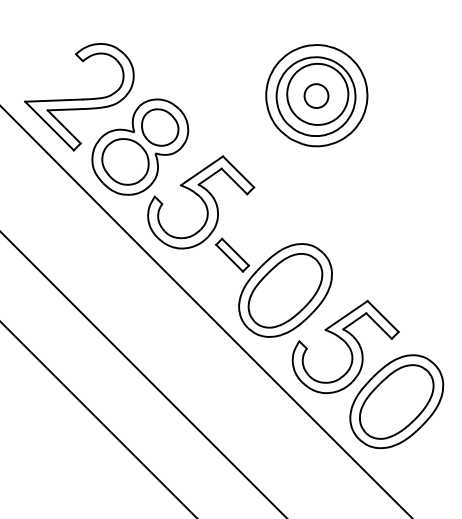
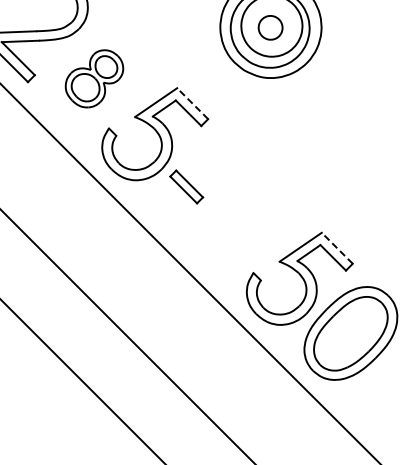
part: (140, 146) -> (94, 78), size x0.6
line: (238, 171) -> (192, 103), solid -> dashed
part: (285, 290) -> (239, 222), removed
line: (383, 316) -> (337, 248), solid -> dashed

